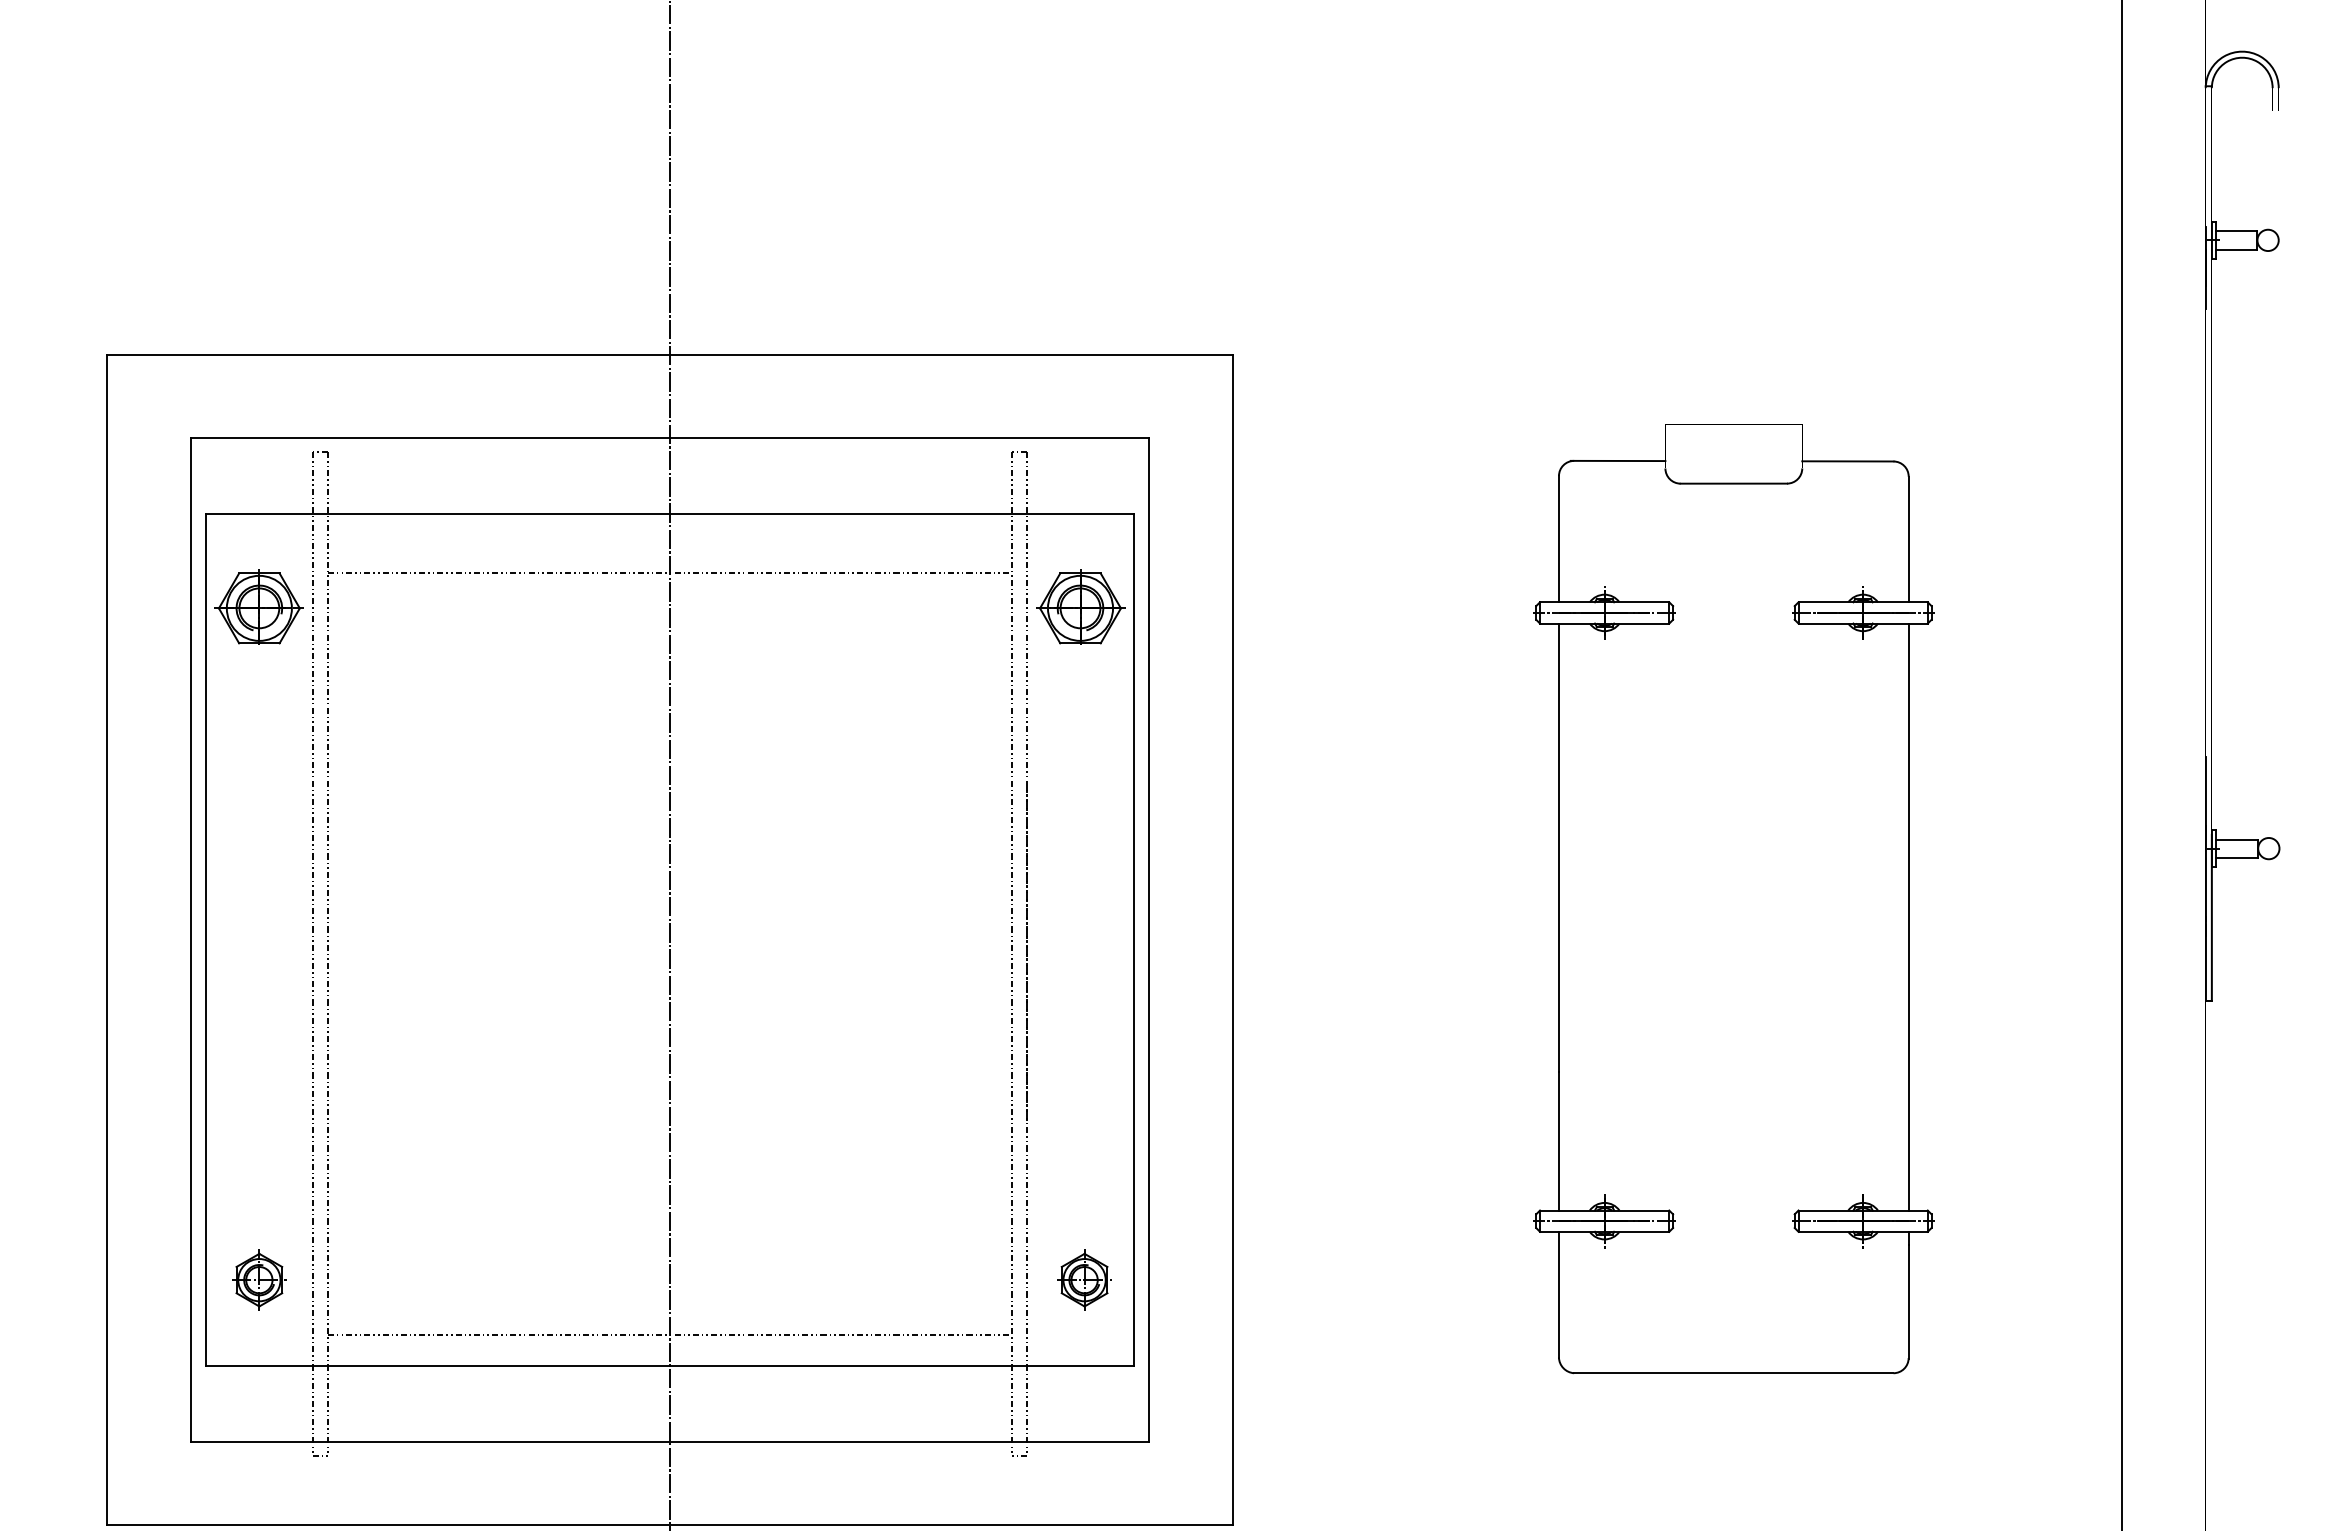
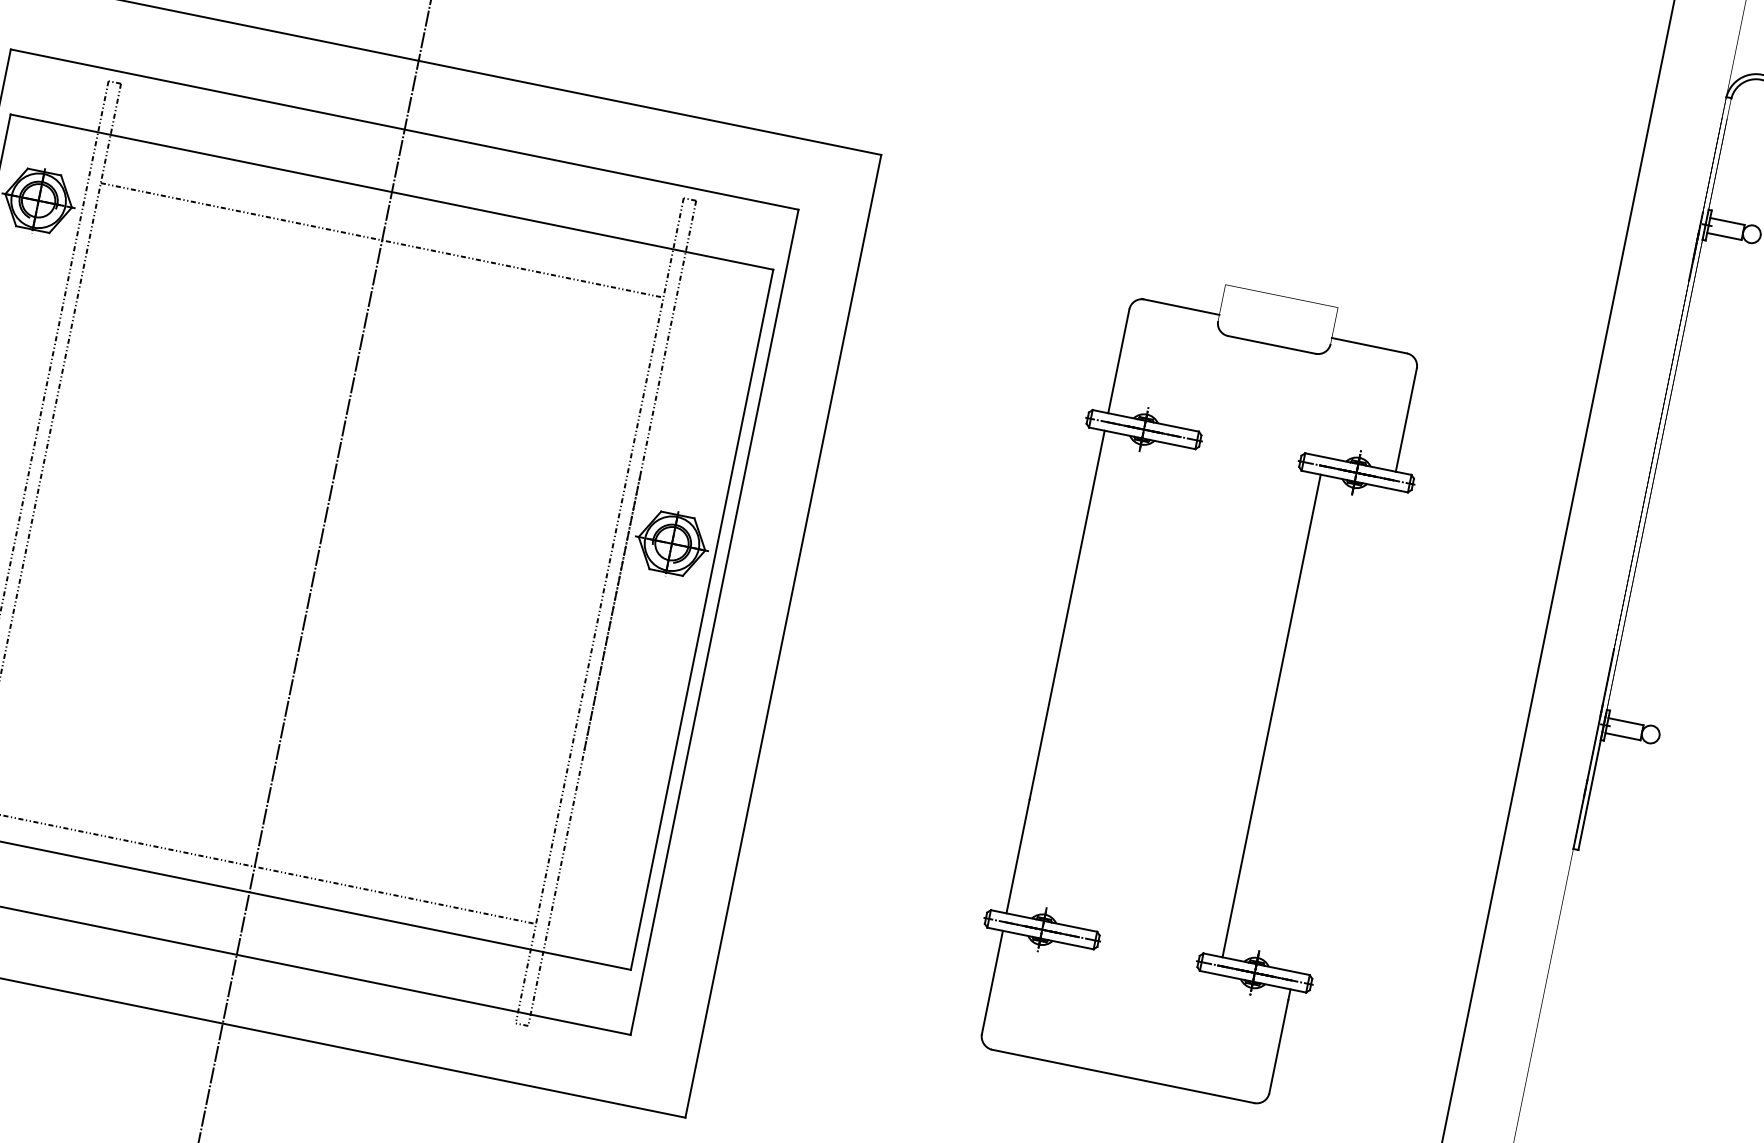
part: (1080, 606) -> (672, 542), moved
line: (1908, 916) -> (1271, 715), moved
part: (1084, 1279) -> (604, 890), removed

